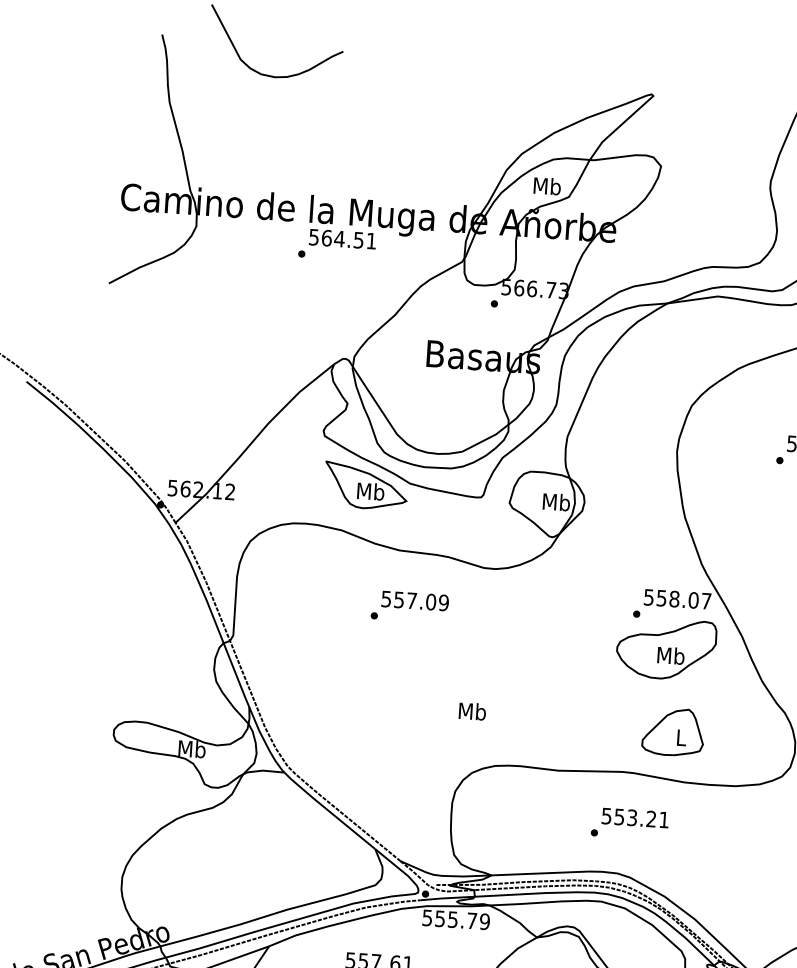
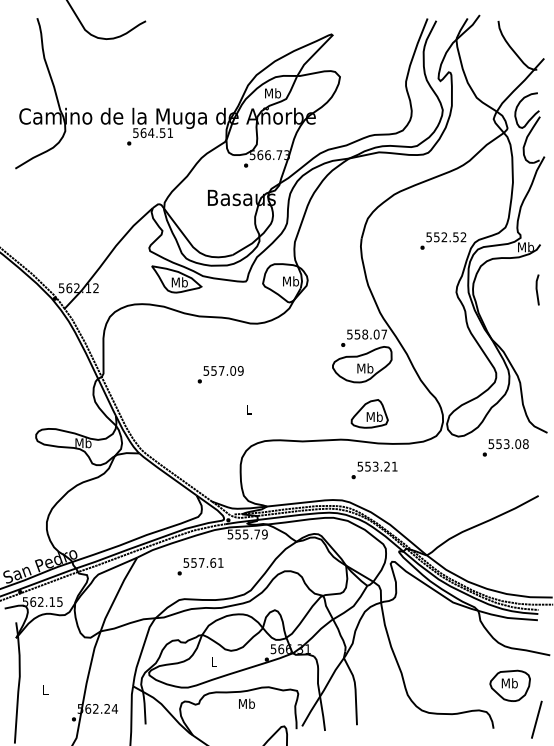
text: (409, 606) -> (220, 374), moved
text: (473, 711) -> (249, 409), Mb -> L
text: (680, 736) -> (374, 416), L -> Mb
text: (629, 824) -> (374, 470), moved

